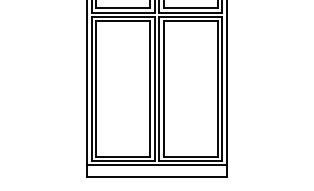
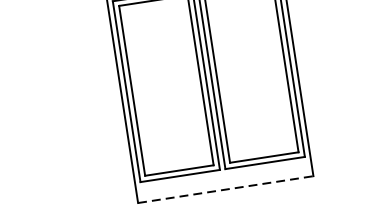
line: (156, 165) -> (222, 175), removed
line: (157, 177) -> (226, 190), solid -> dashed

